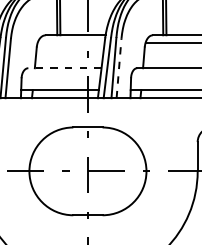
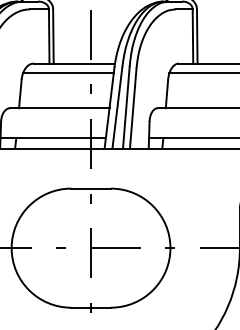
line: (70, 42) -> (67, 73), added
line: (64, 68) -> (59, 108), dashed -> solid
line: (119, 68) -> (133, 108), dashed -> solid

